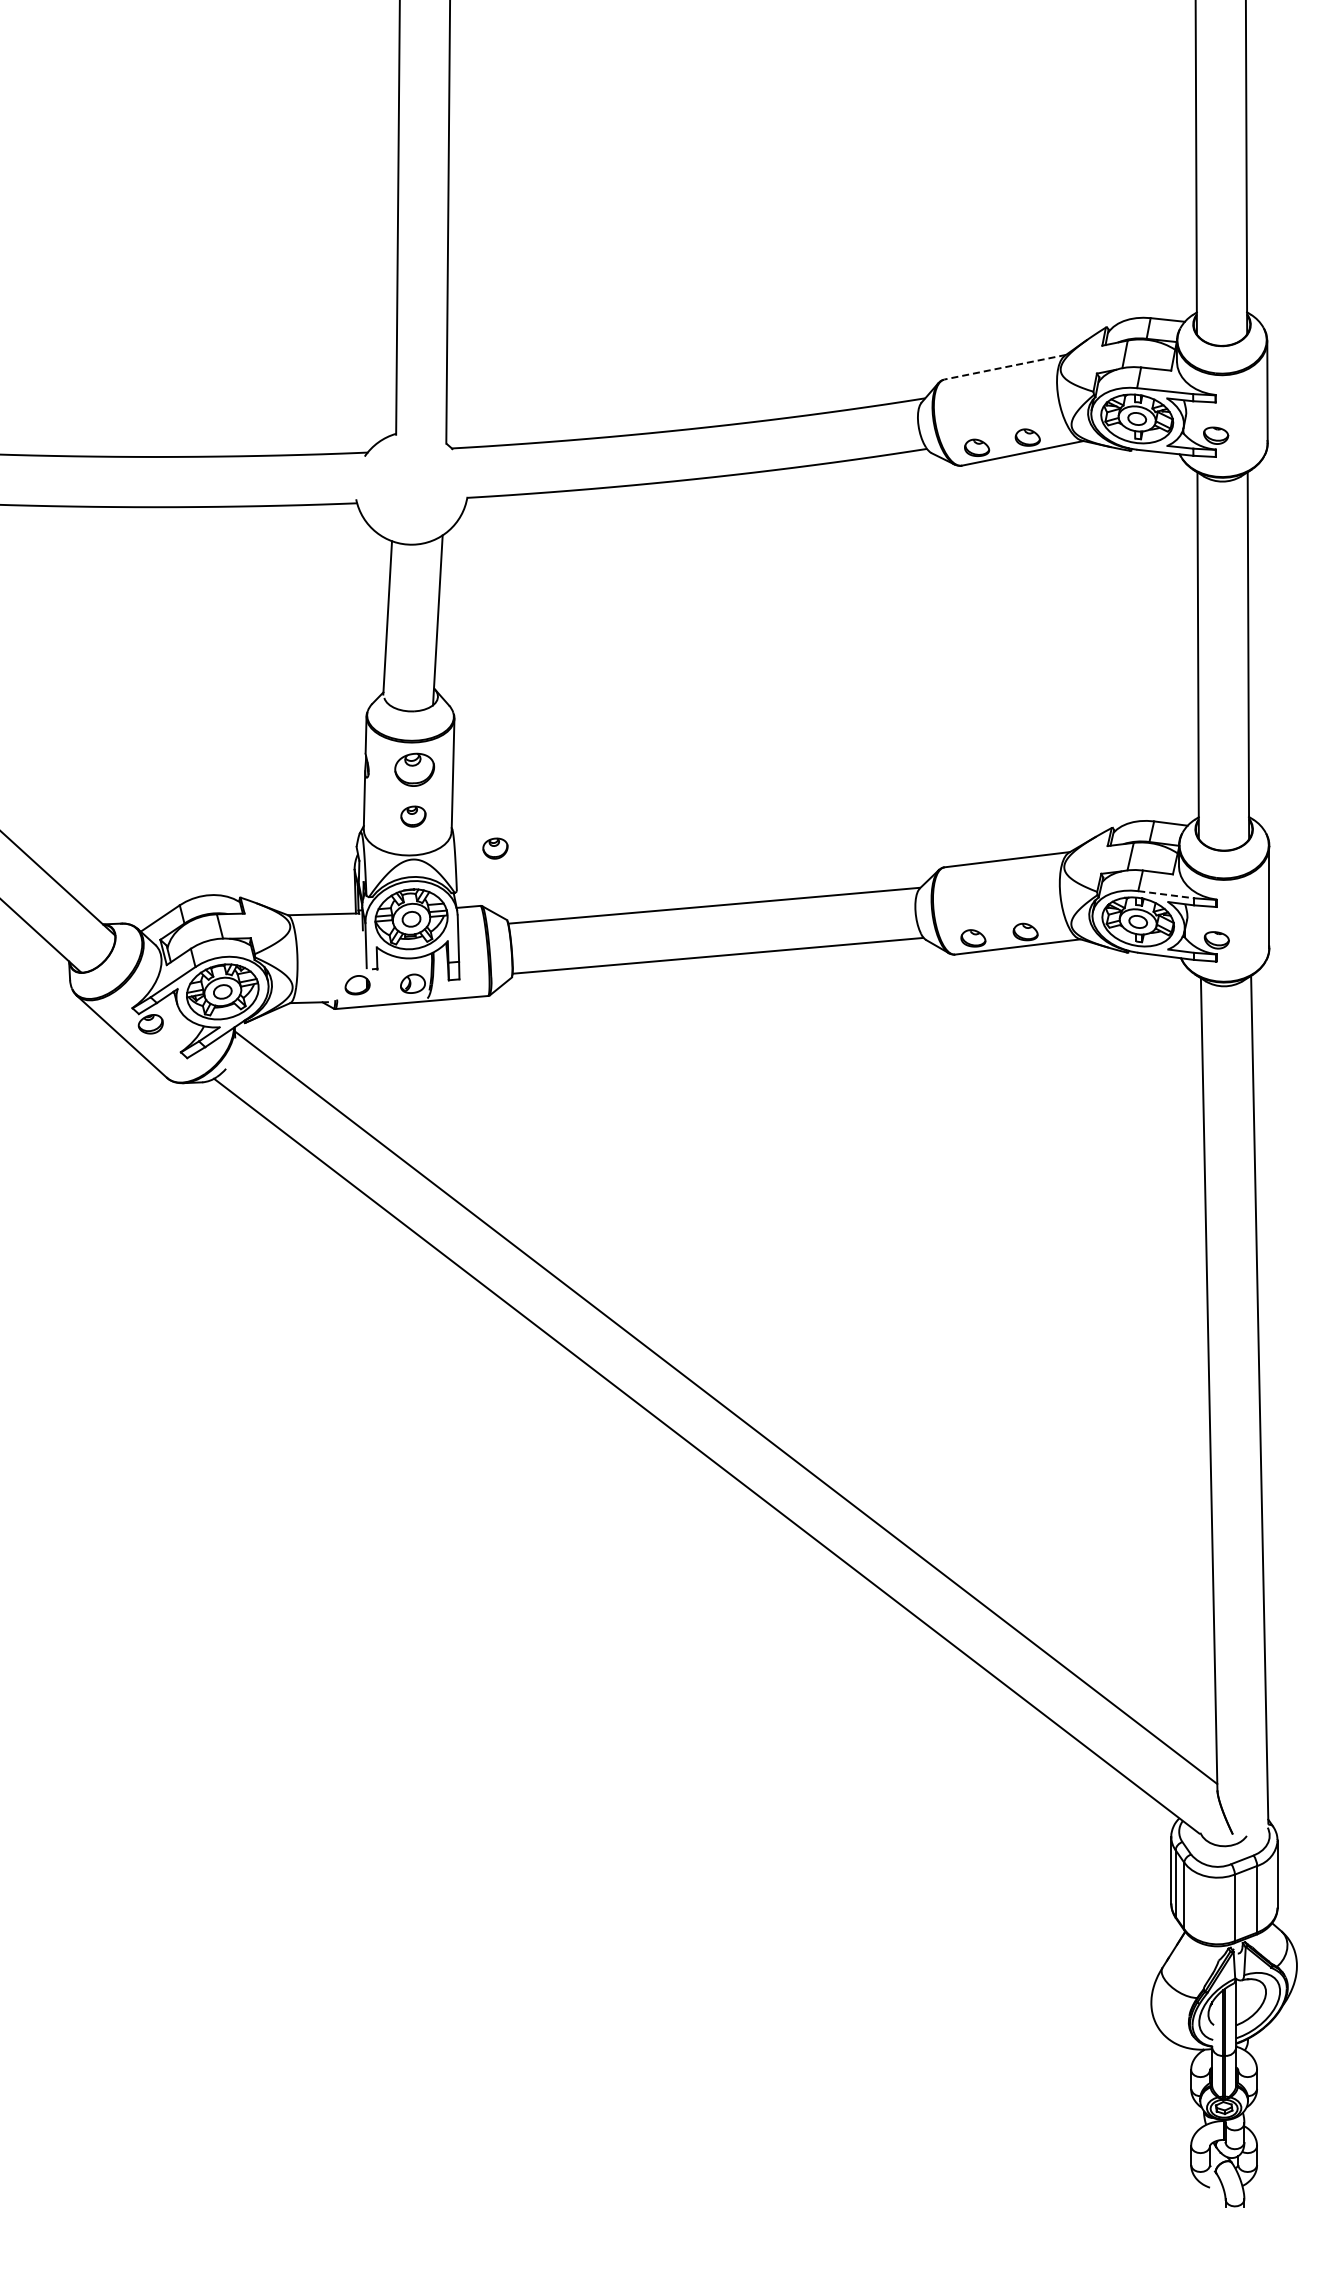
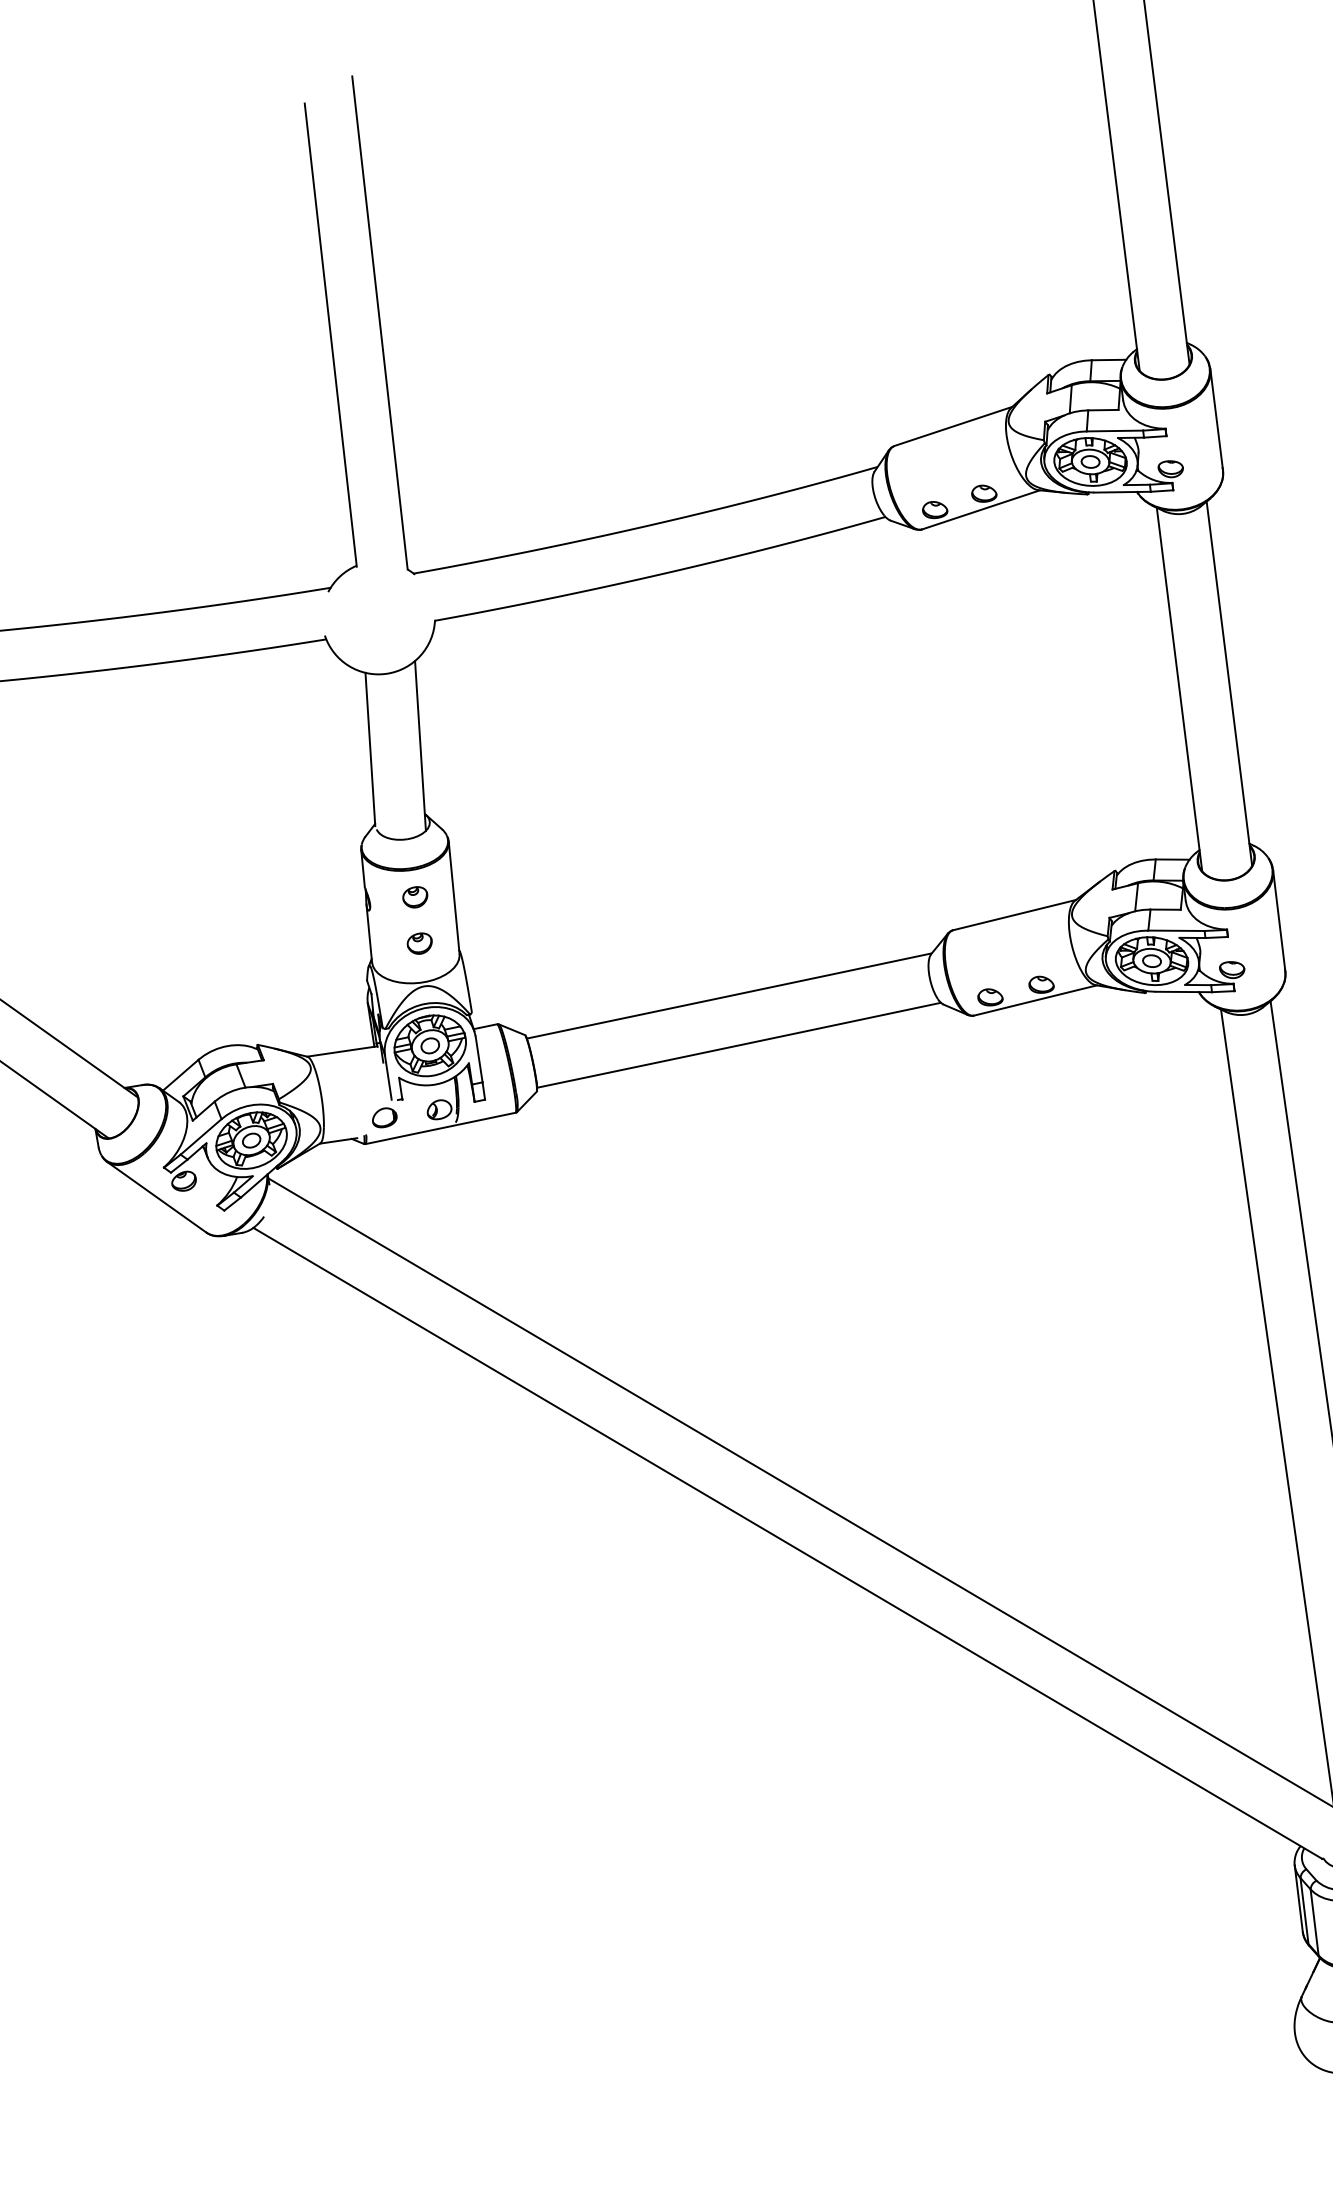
line: (1004, 367) -> (952, 426), dashed -> solid
part: (414, 770) -> (415, 897), size x0.62
part: (495, 848) -> (505, 965), removed
line: (1166, 894) -> (1176, 930), dashed -> solid

